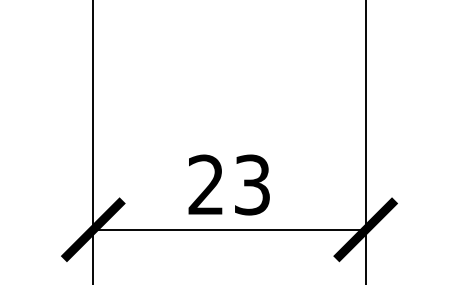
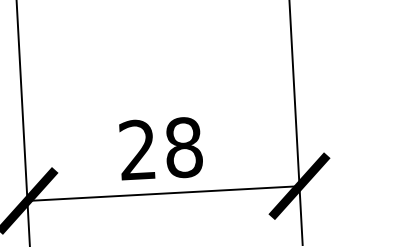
text: (252, 184) -> (183, 147), 23 -> 28

